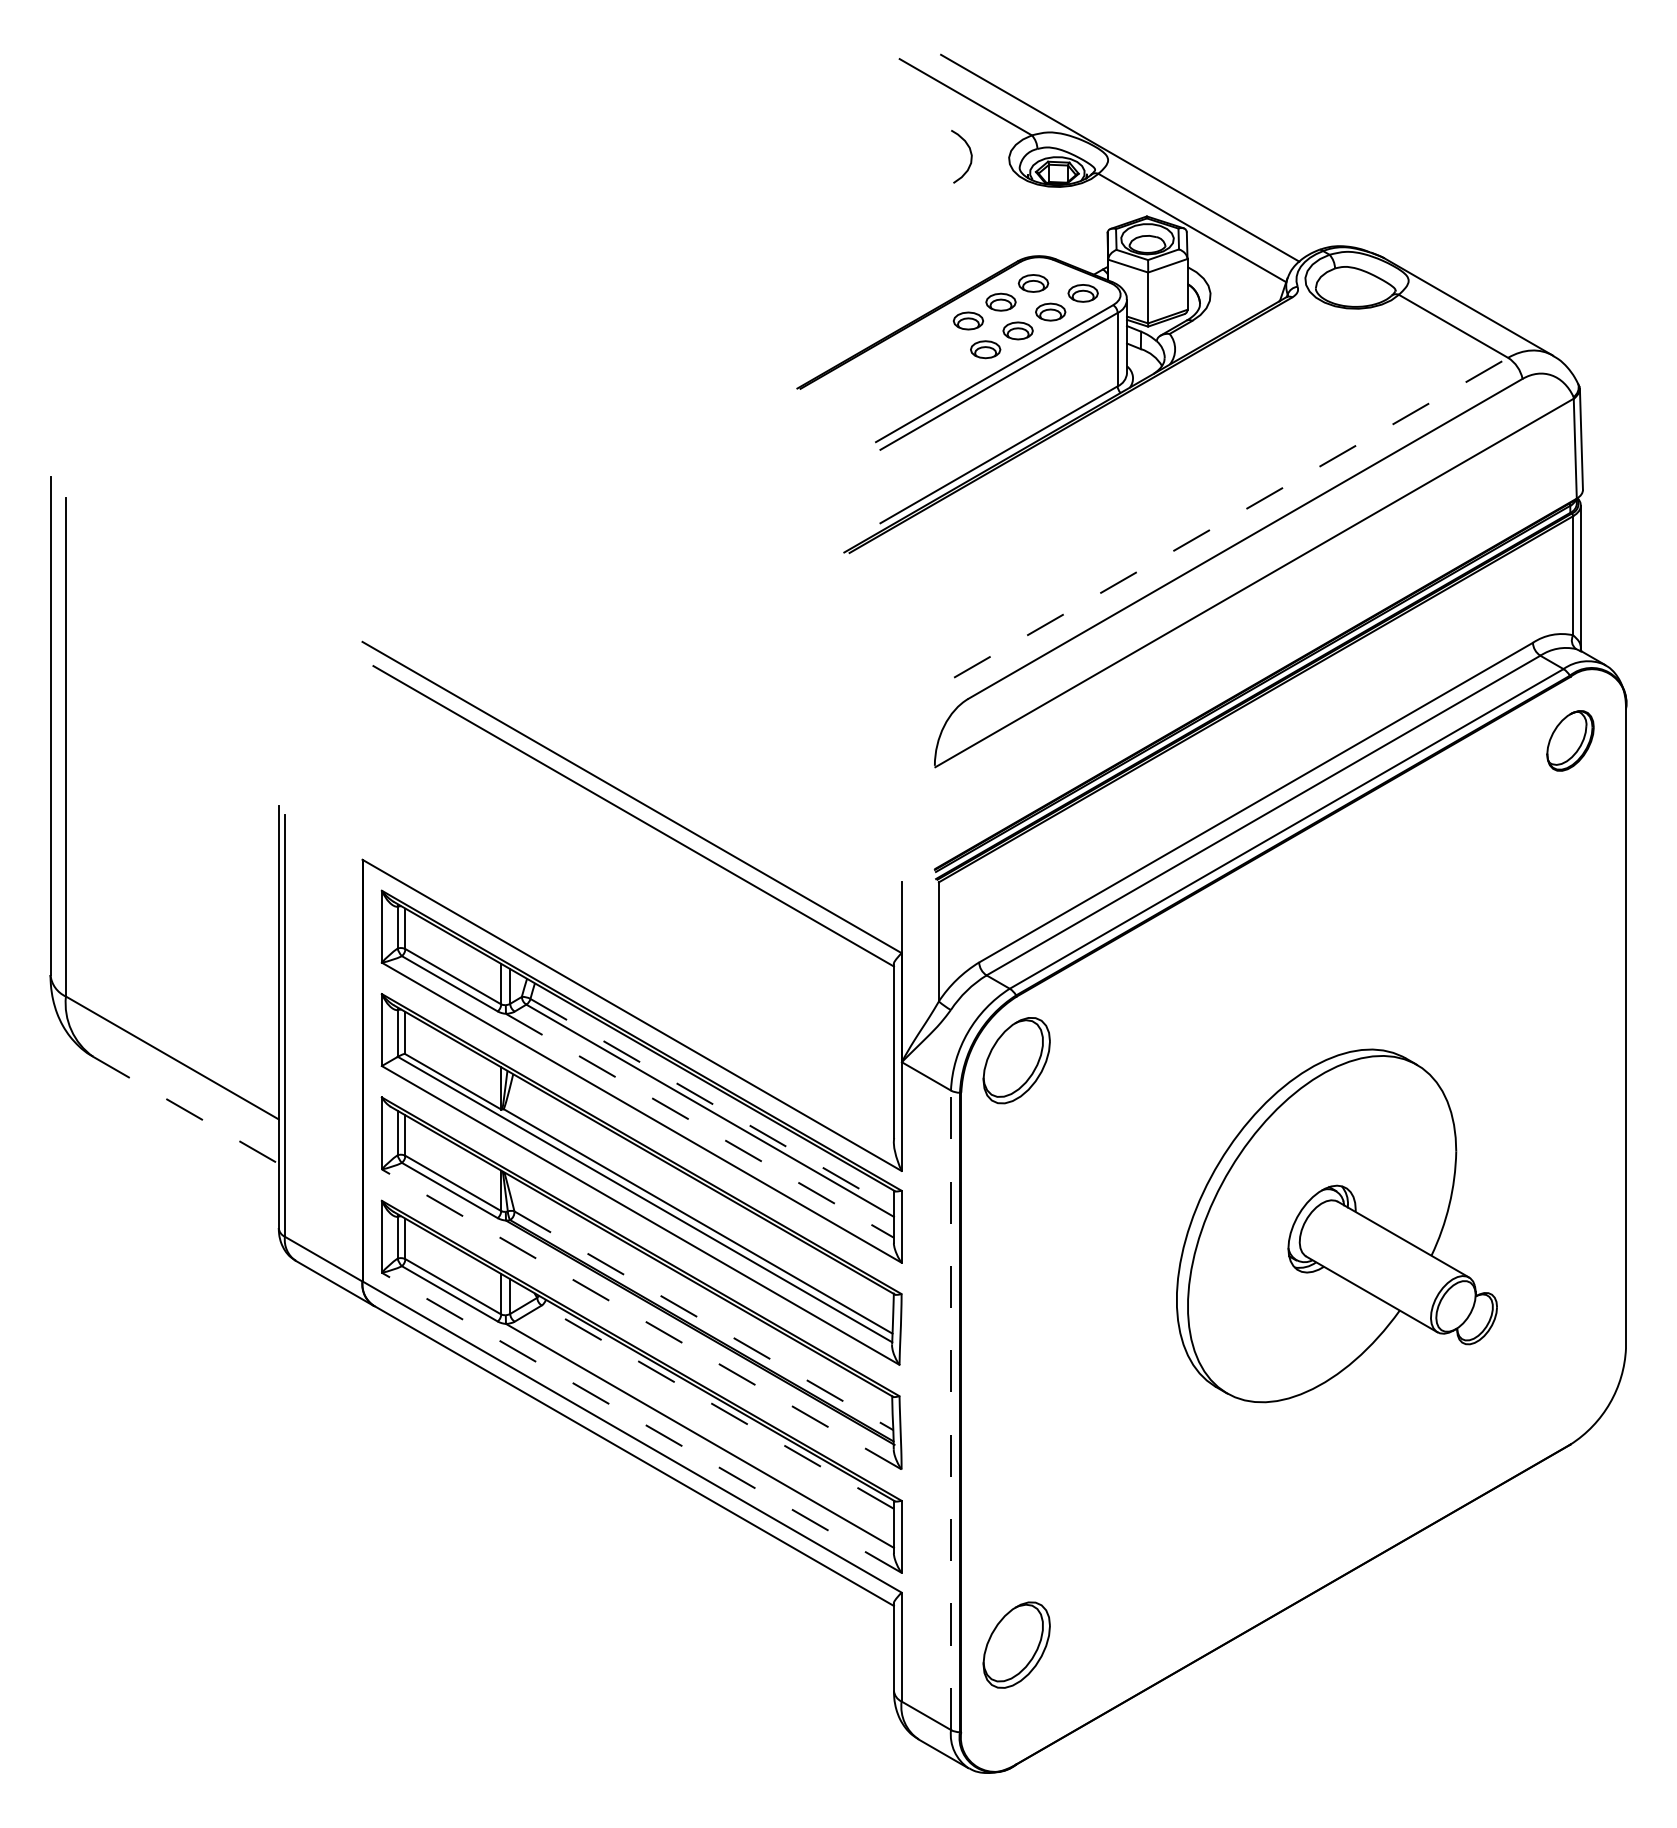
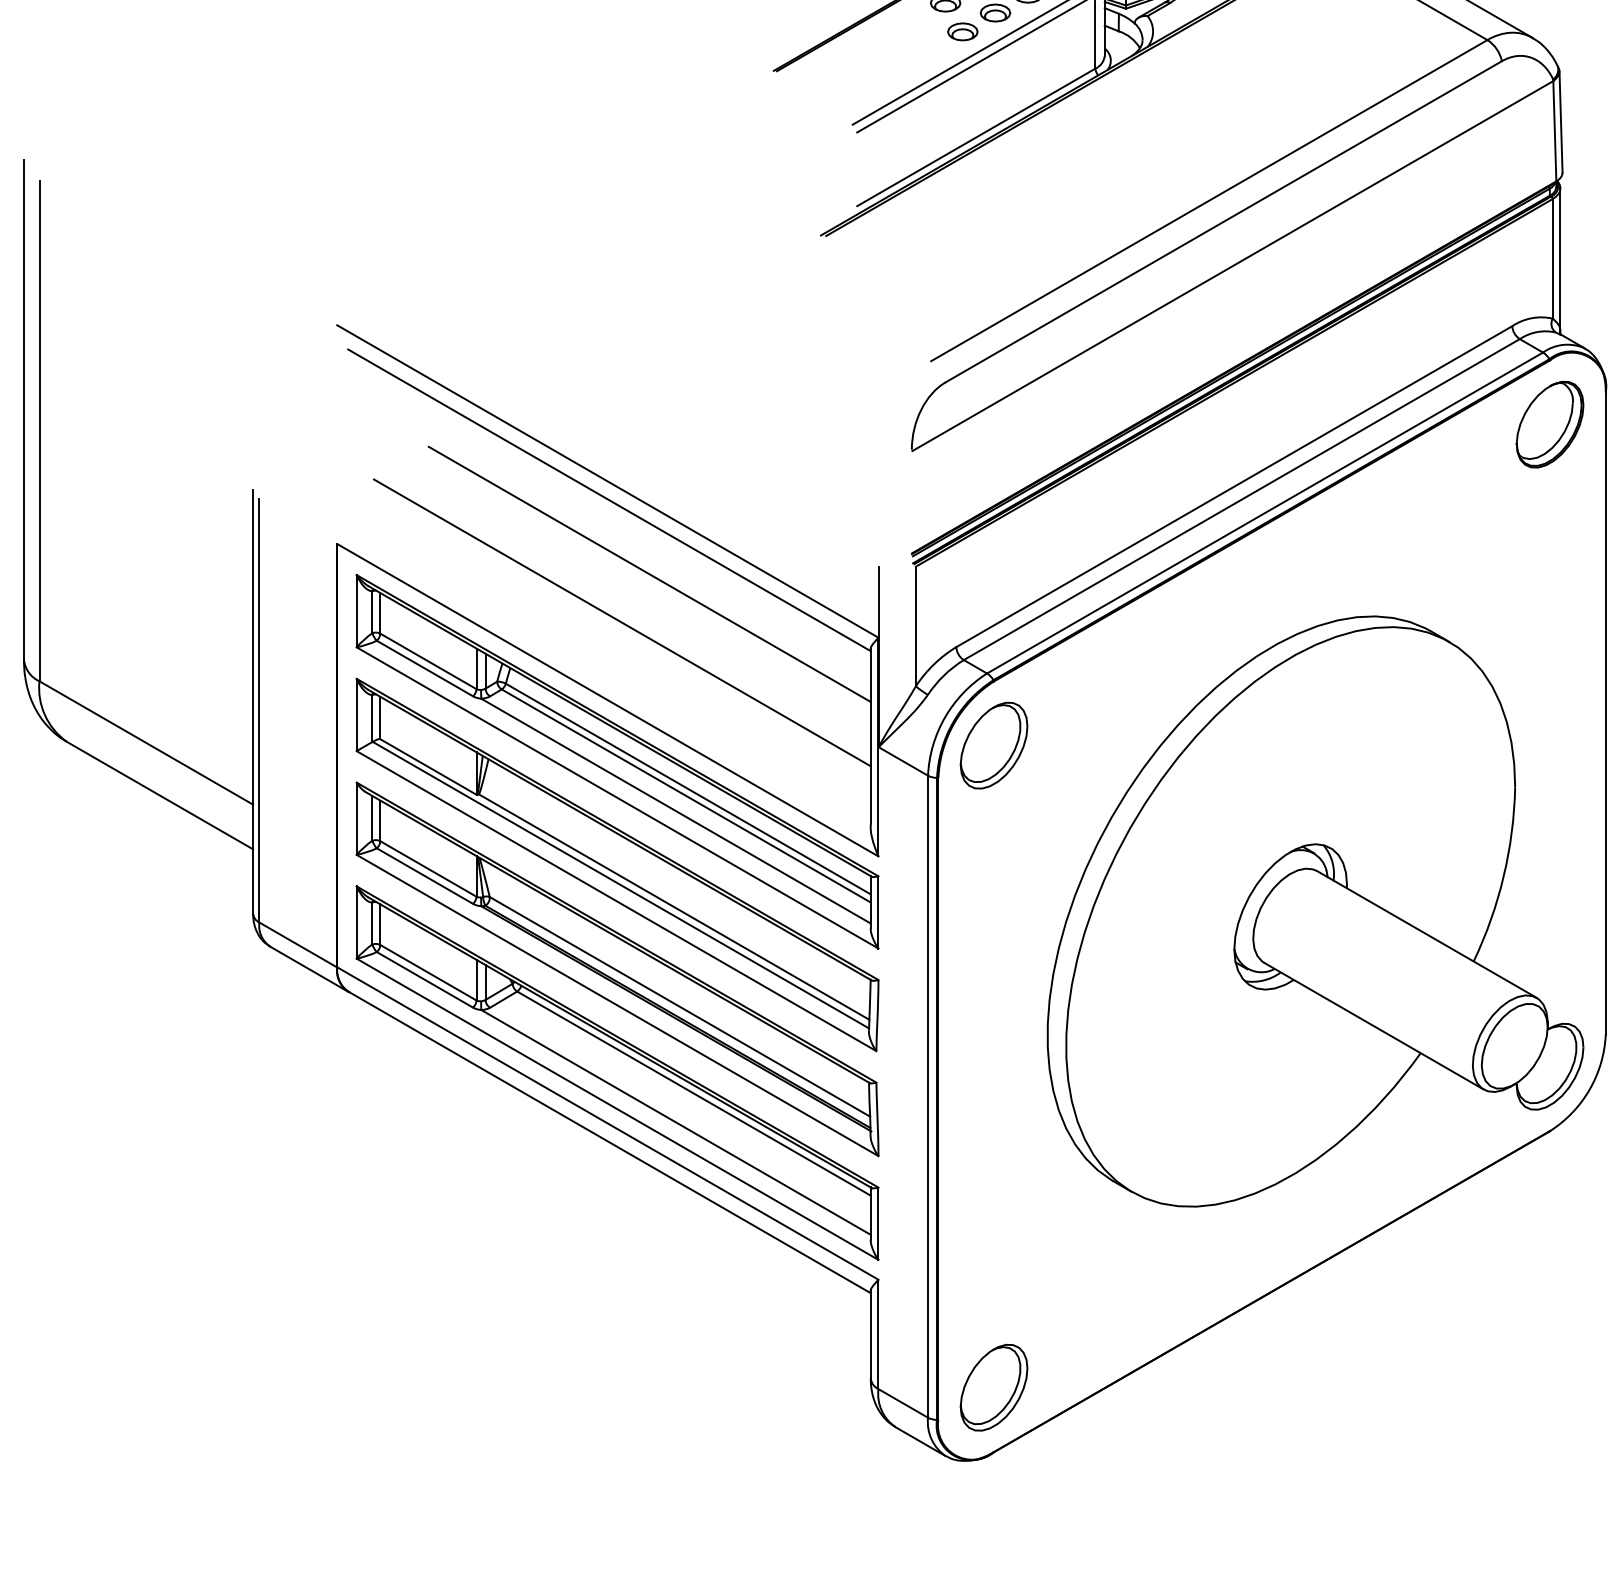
line: (1231, 517) -> (1209, 200), dashed -> solid
part: (1570, 740) -> (1550, 424), size x1.43
line: (673, 889) -> (649, 573), added
line: (646, 938) -> (622, 623), added
line: (712, 1103) -> (688, 788), dashed -> solid
line: (186, 1110) -> (160, 795), dashed -> solid
line: (699, 1125) -> (675, 810), dashed -> solid
part: (1336, 1225) -> (1315, 911), size x1.67
line: (641, 1319) -> (617, 1005), dashed -> solid
line: (703, 1320) -> (679, 1006), dashed -> solid
line: (717, 1406) -> (693, 1092), dashed -> solid
line: (951, 1410) -> (928, 1096), dashed -> solid
line: (641, 1422) -> (617, 1108), dashed -> solid
part: (1016, 1644) -> (993, 1387), moved

